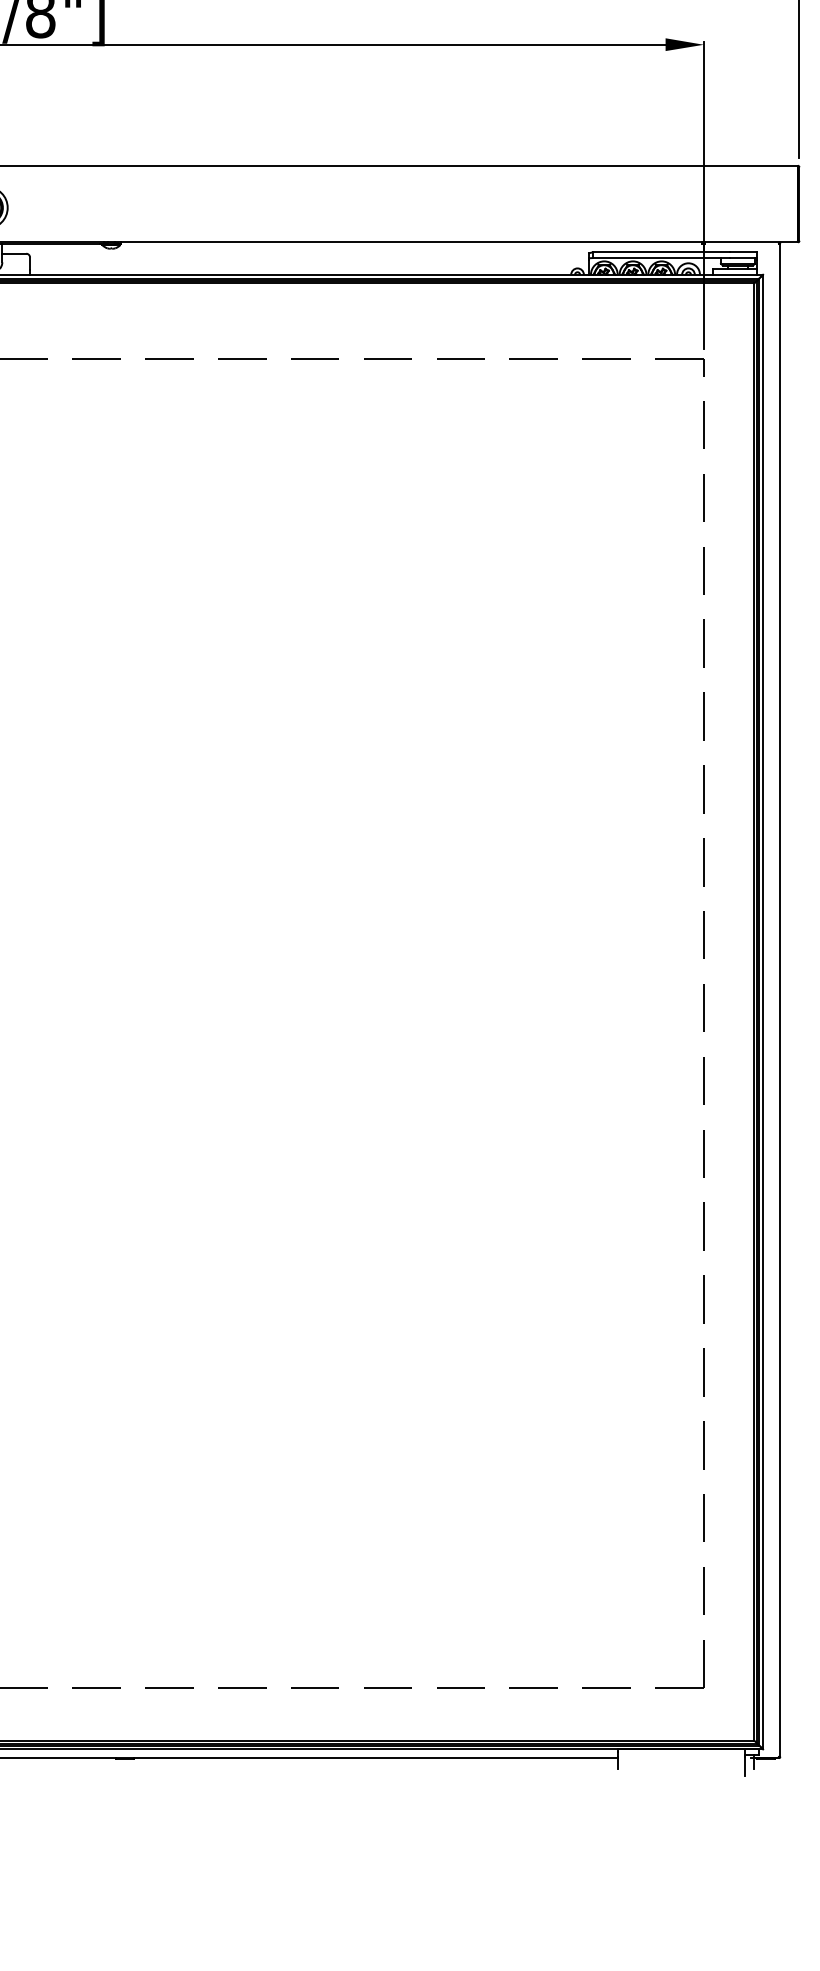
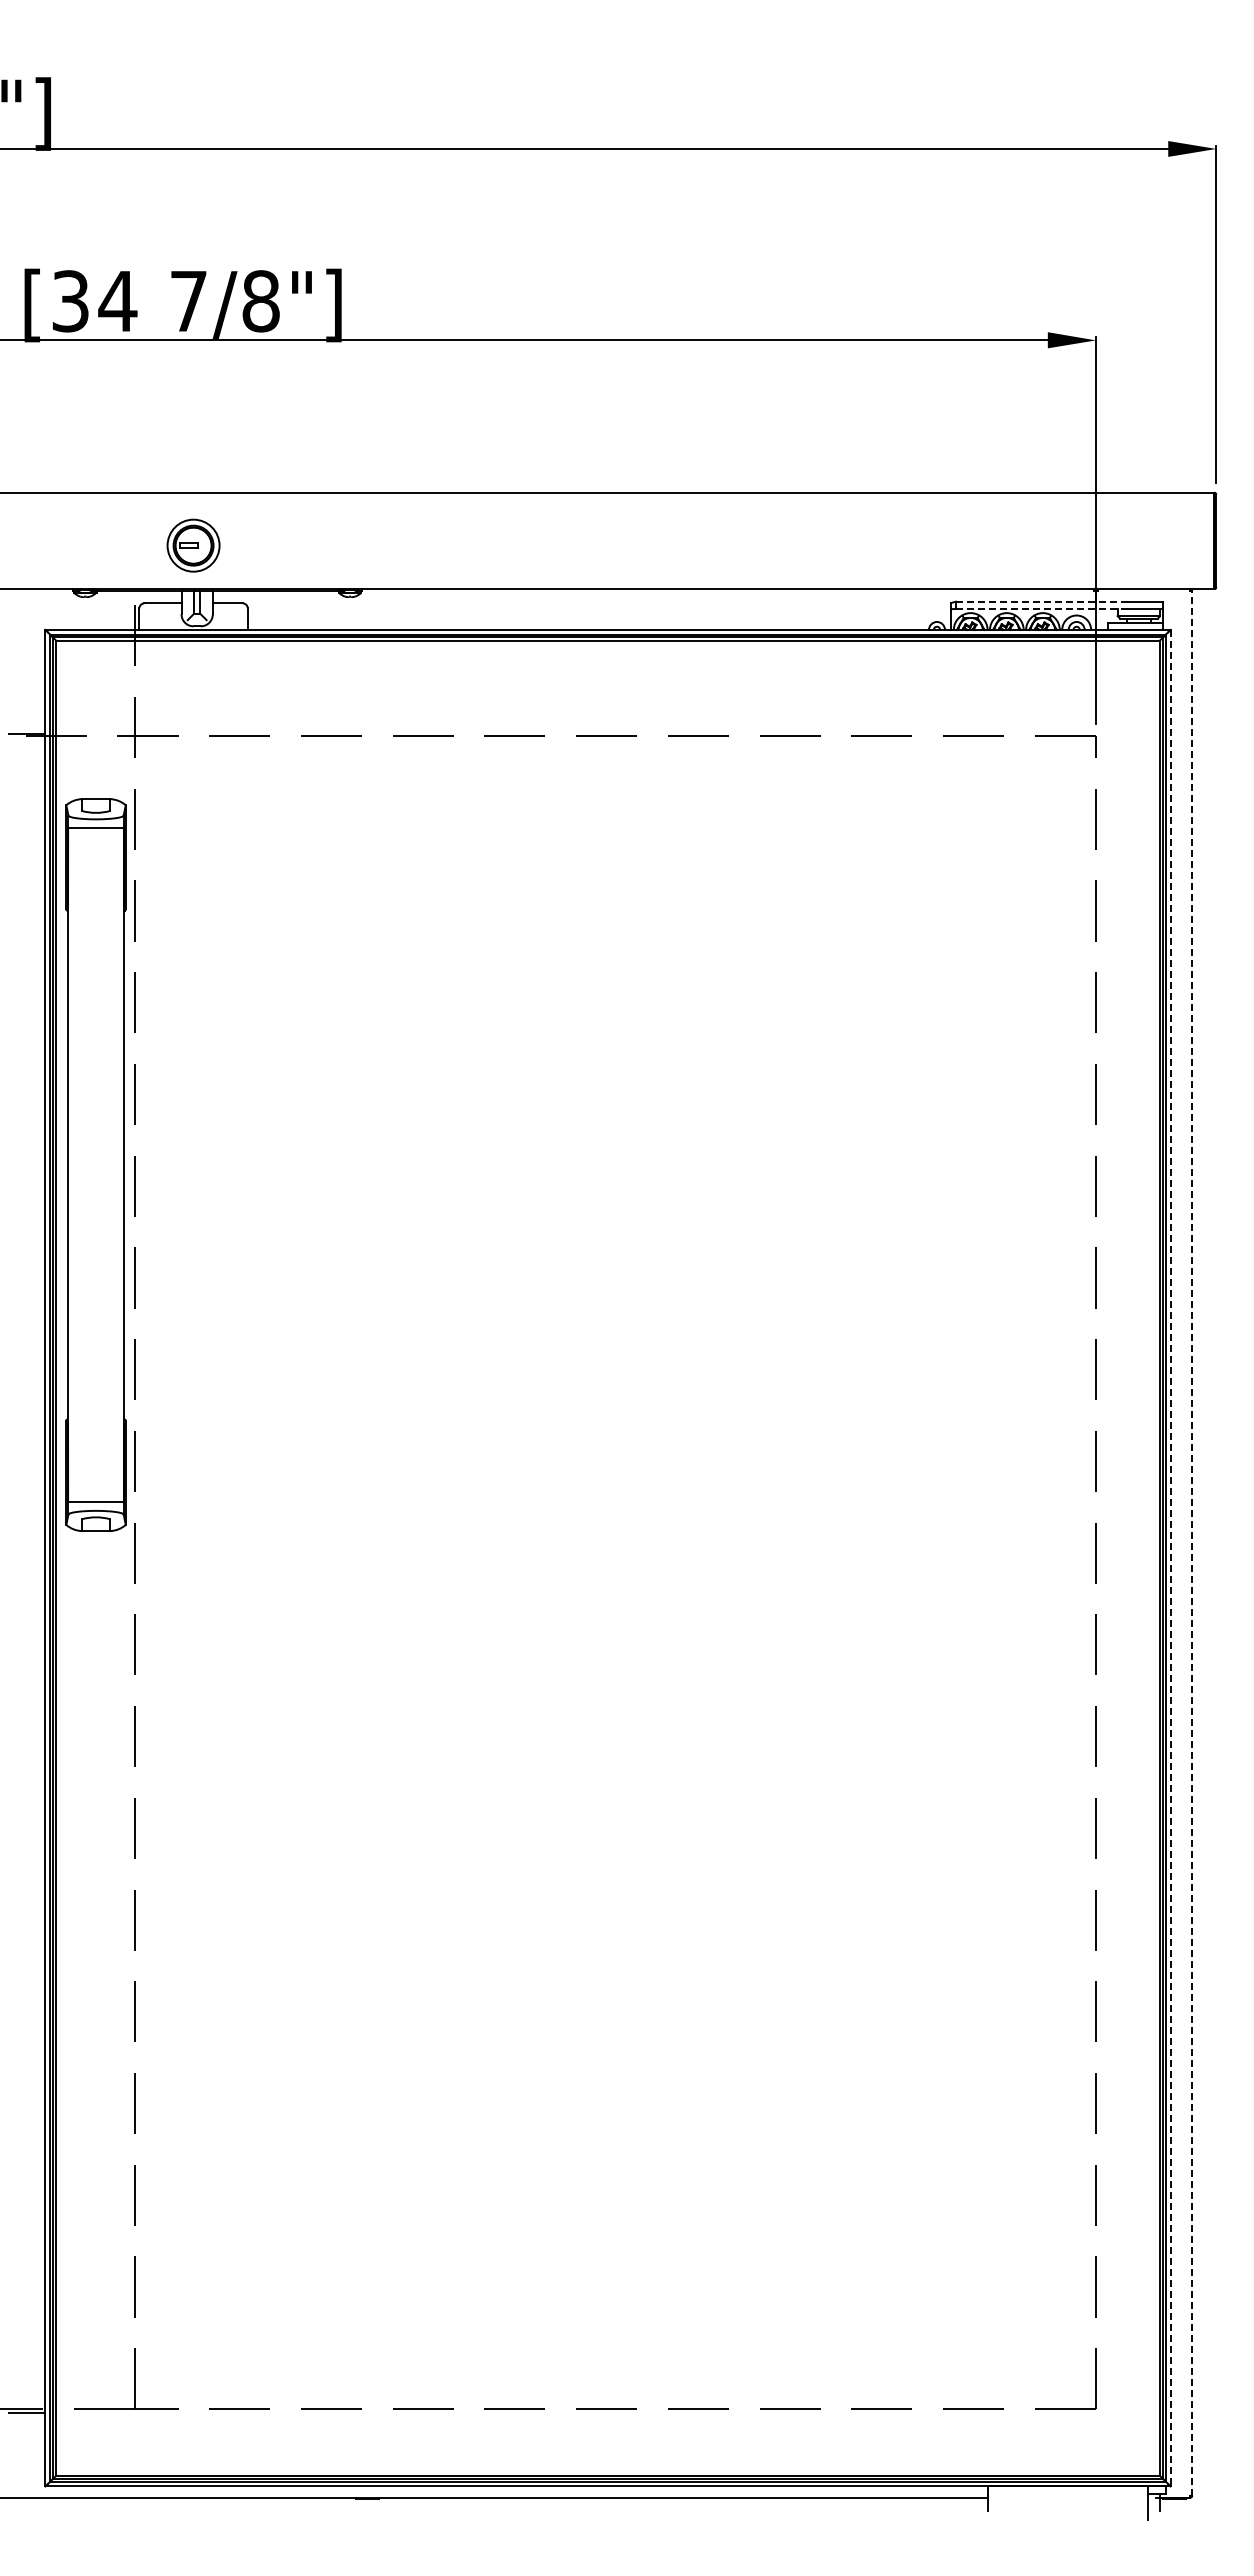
line: (661, 252) -> (1042, 601), solid -> dashed
line: (661, 257) -> (1042, 608), solid -> dashed
line: (780, 999) -> (1192, 1542), solid -> dashed
line: (763, 1012) -> (1170, 1558), solid -> dashed

